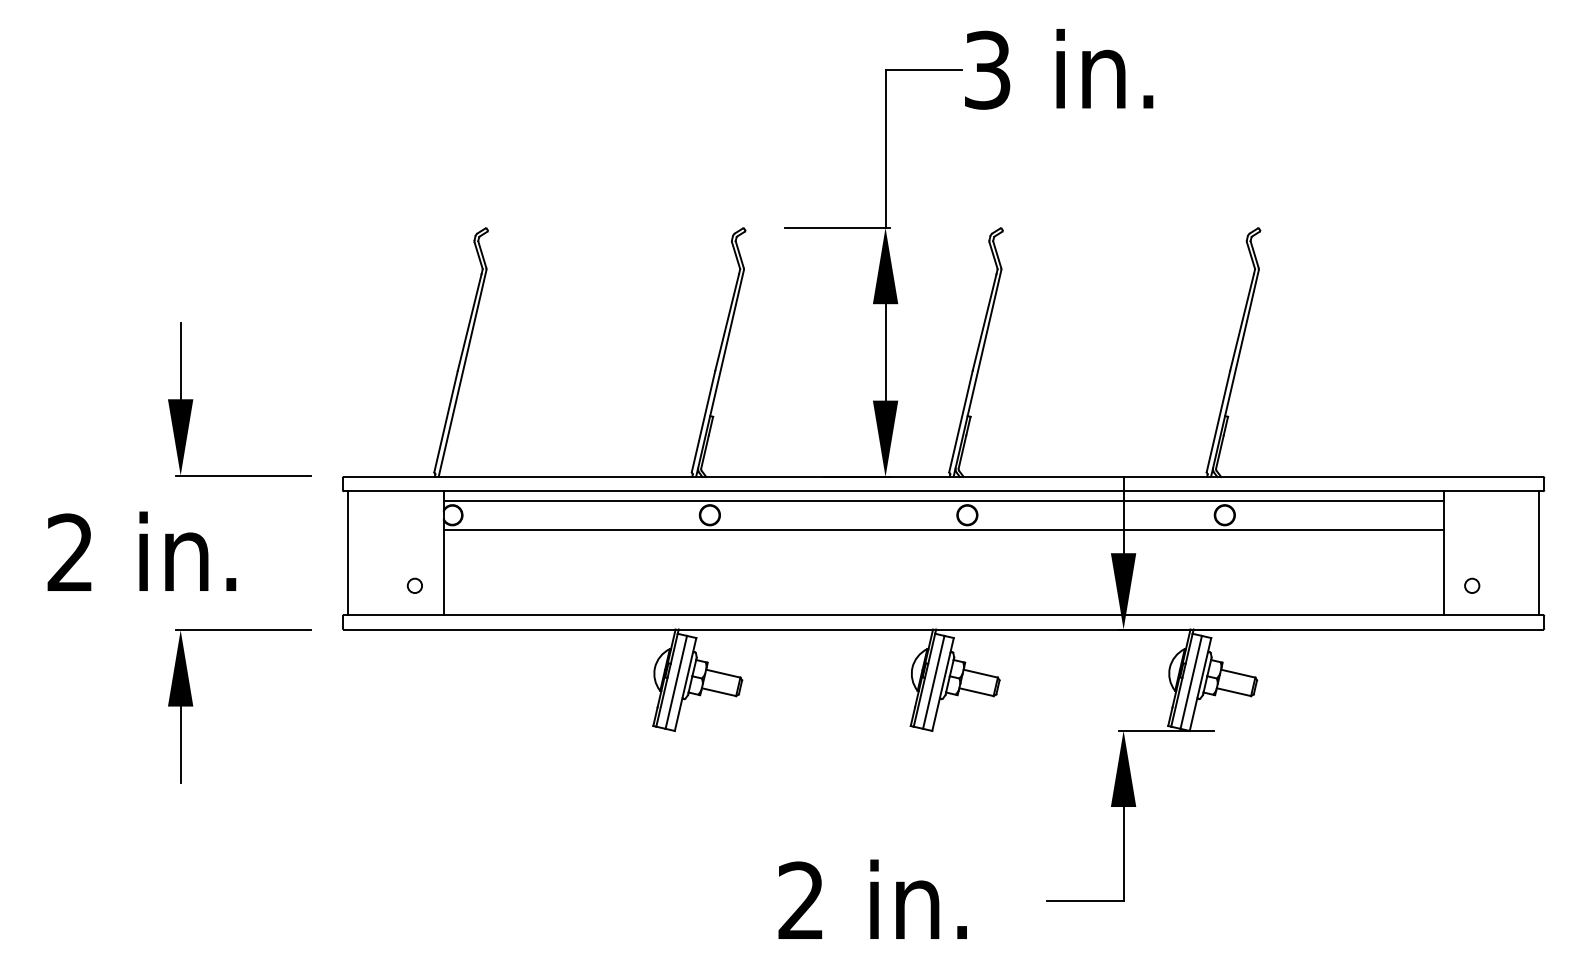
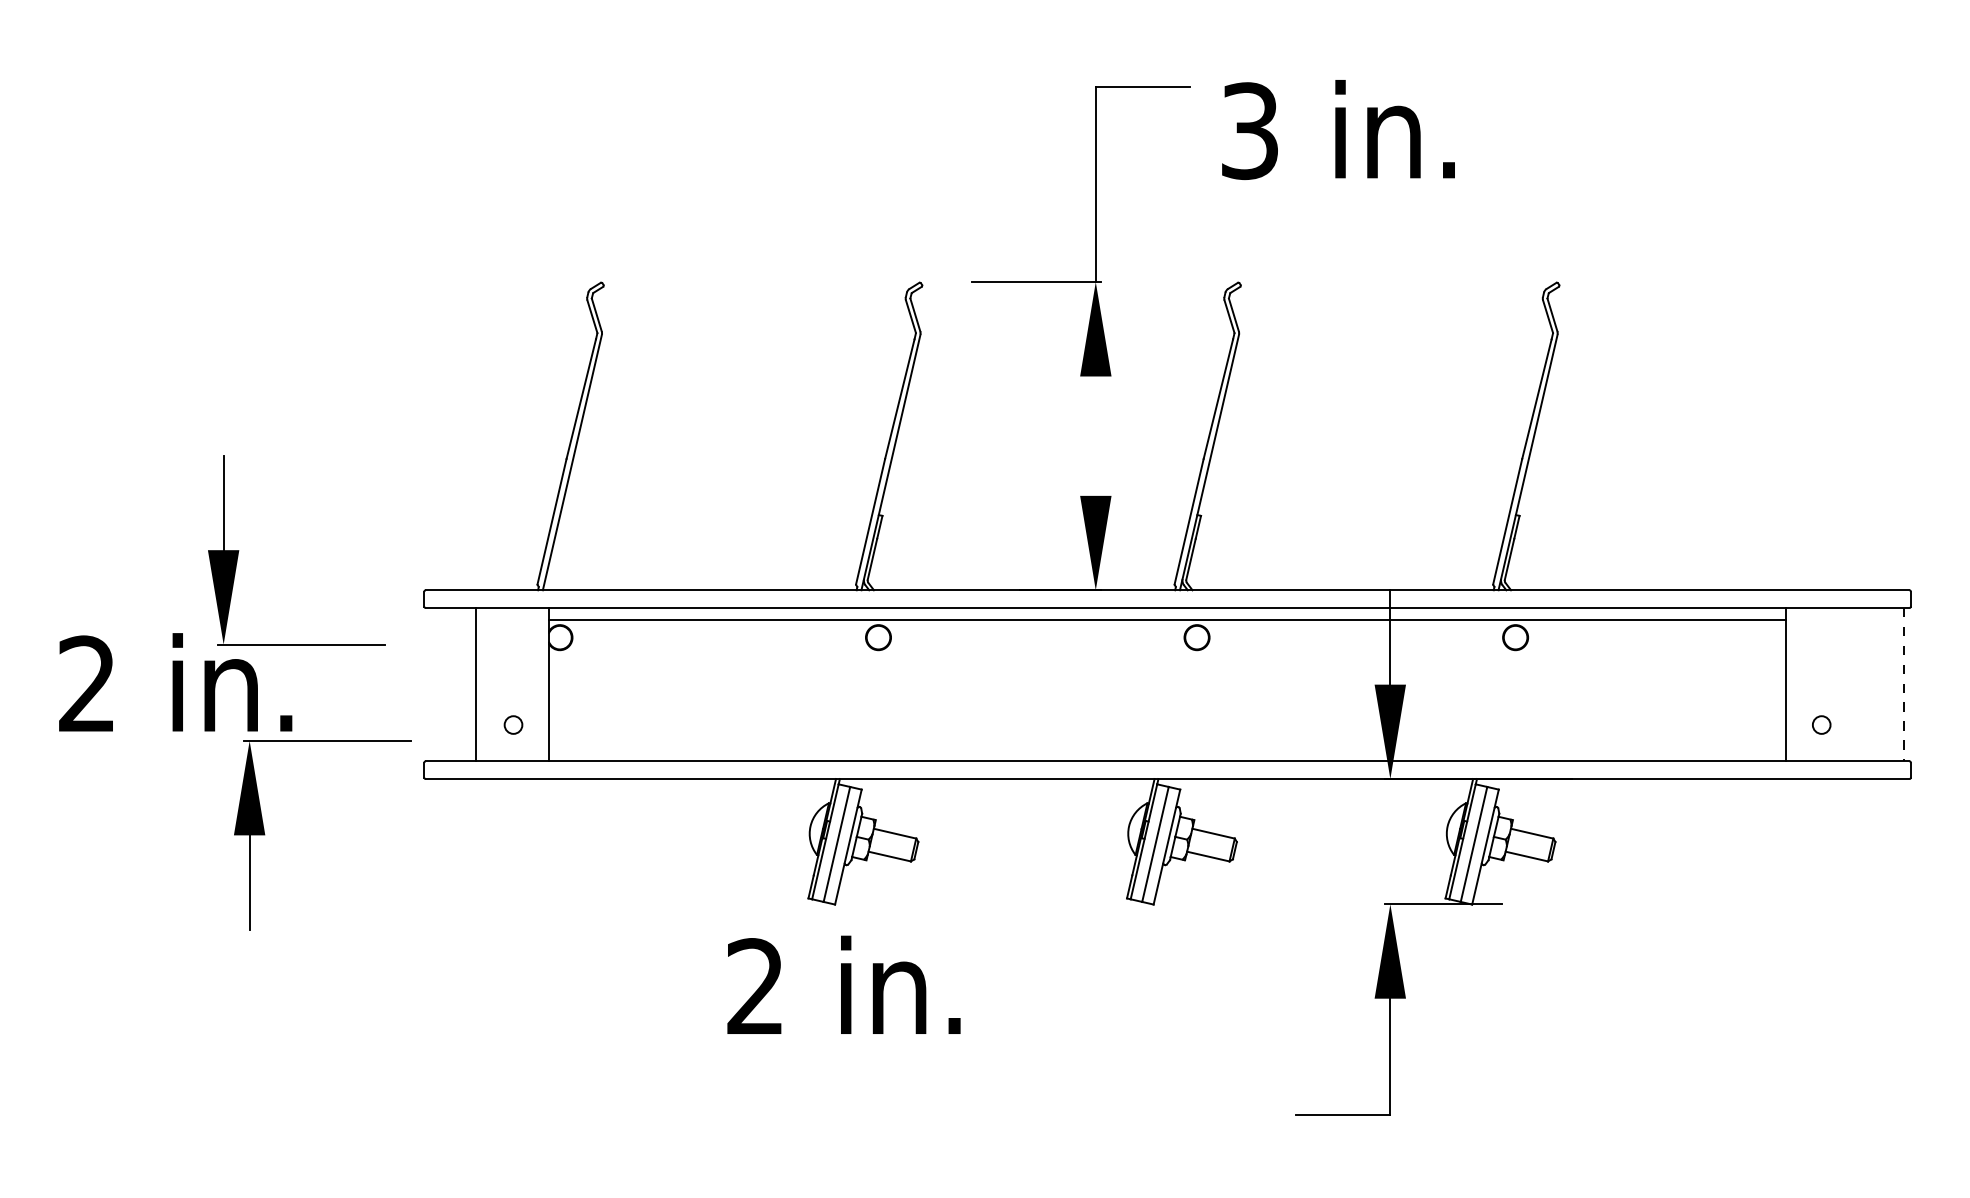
text: (1059, 68) -> (1338, 129), moved
line: (885, 351) -> (1095, 435), removed
part: (193, 399) -> (239, 550), moved
line: (943, 529) -> (1167, 655), removed
line: (347, 553) -> (475, 684), moved
line: (1539, 553) -> (1904, 684), solid -> dashed
part: (193, 705) -> (265, 834), moved
text: (872, 899) -> (843, 984), moved

